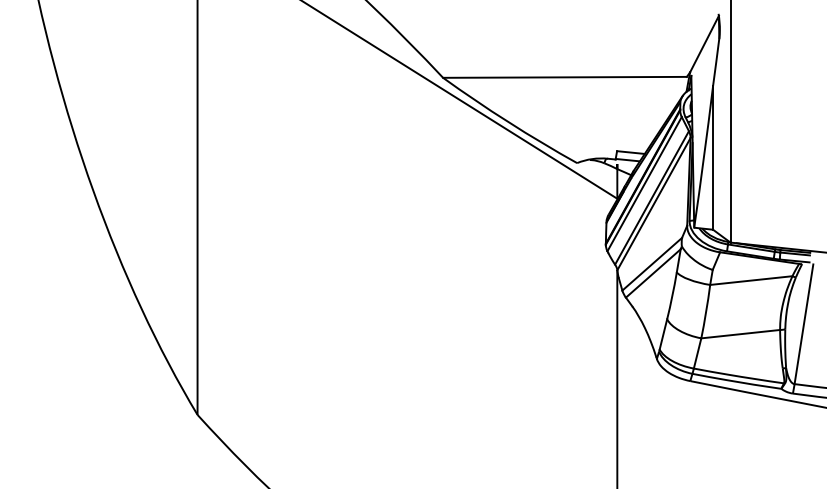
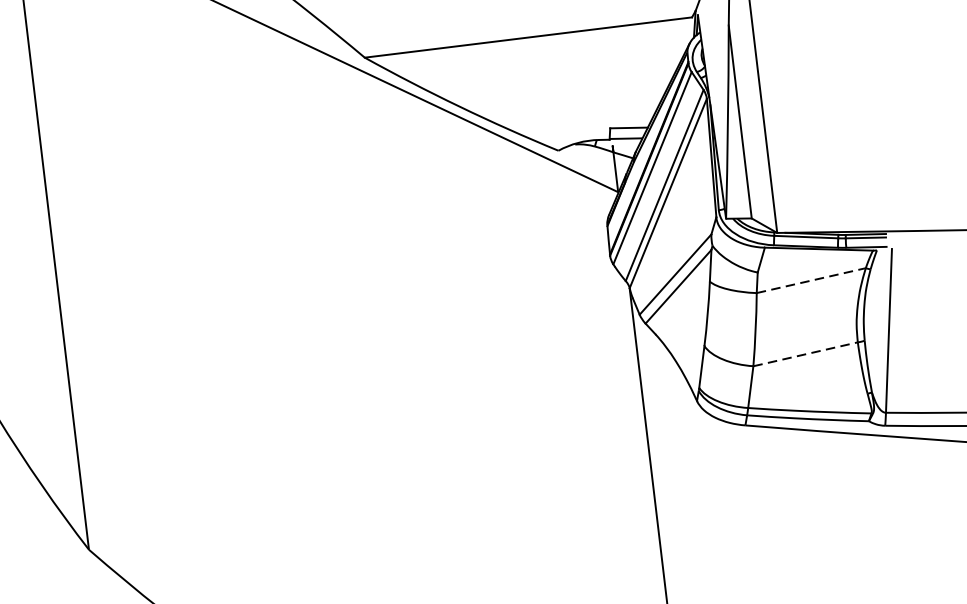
line: (751, 280) -> (811, 280), solid -> dashed
line: (740, 334) -> (805, 354), solid -> dashed

